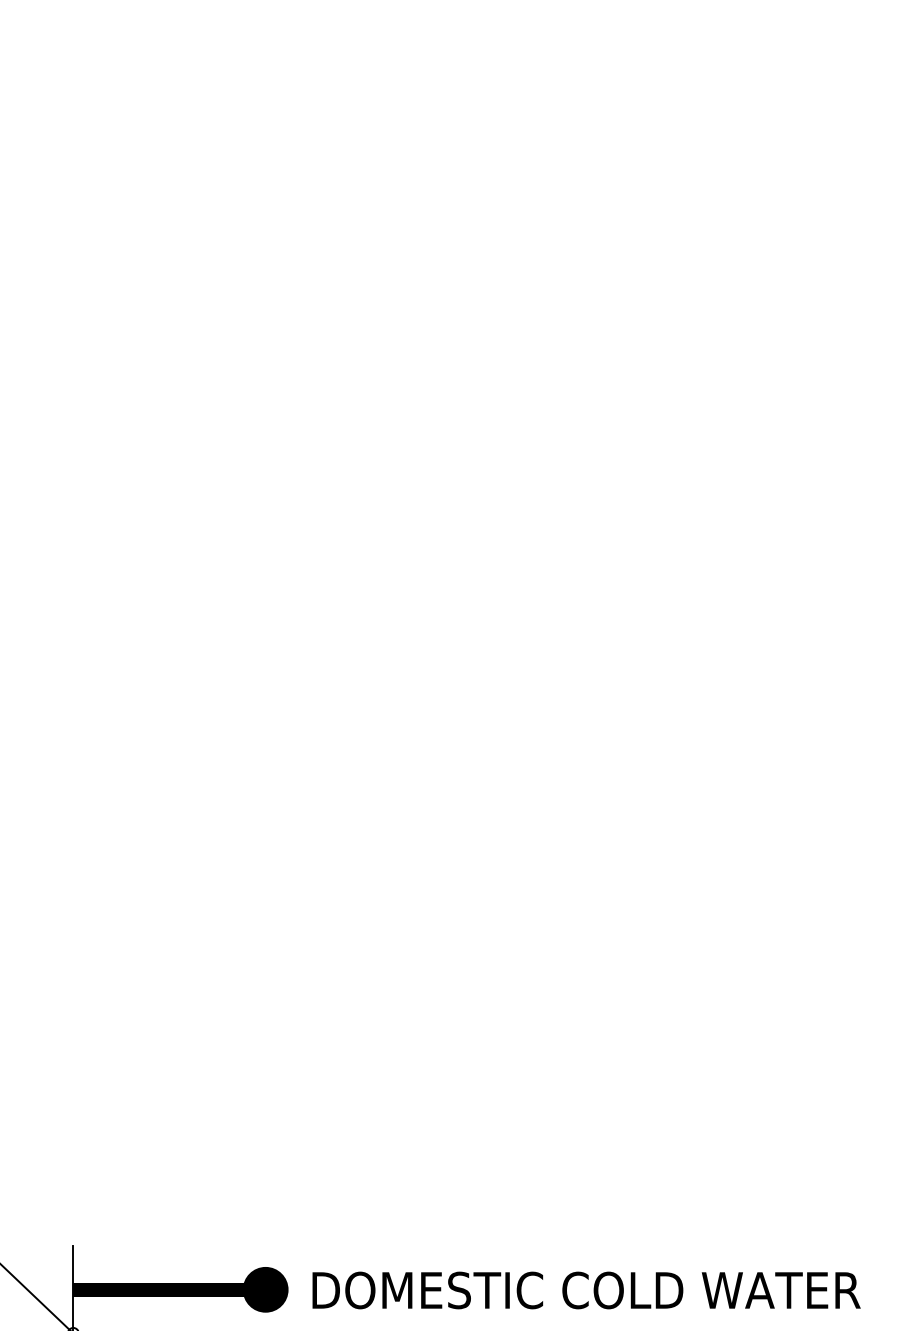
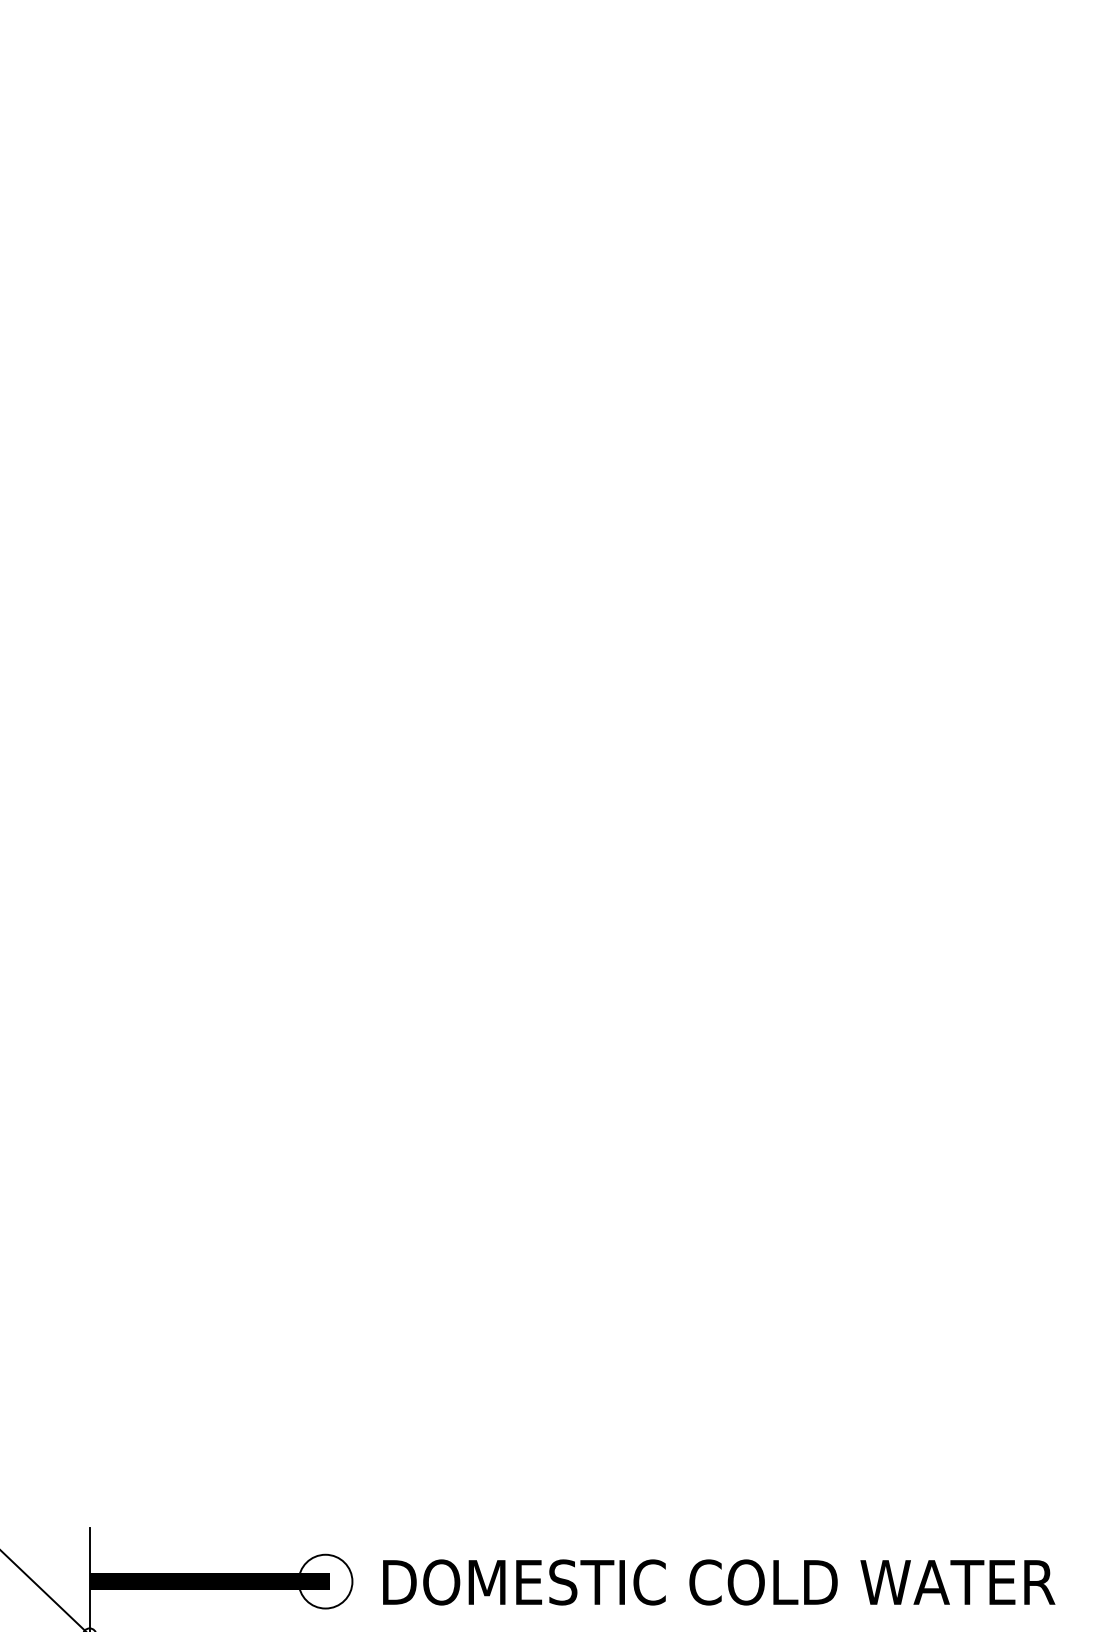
fill: (265, 1289) -> (325, 1581), removed

